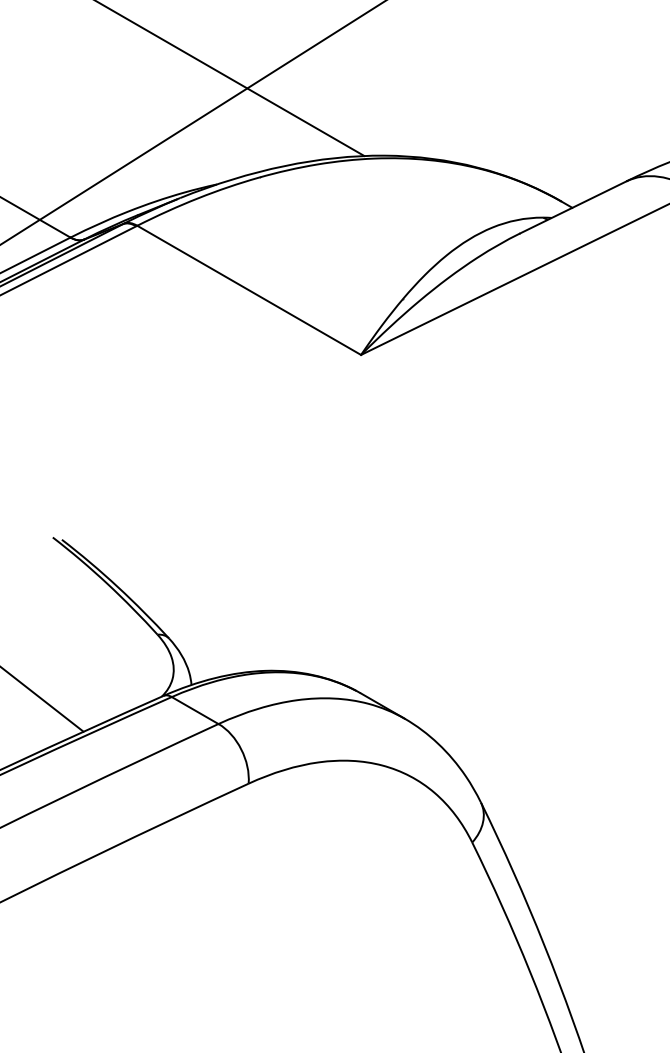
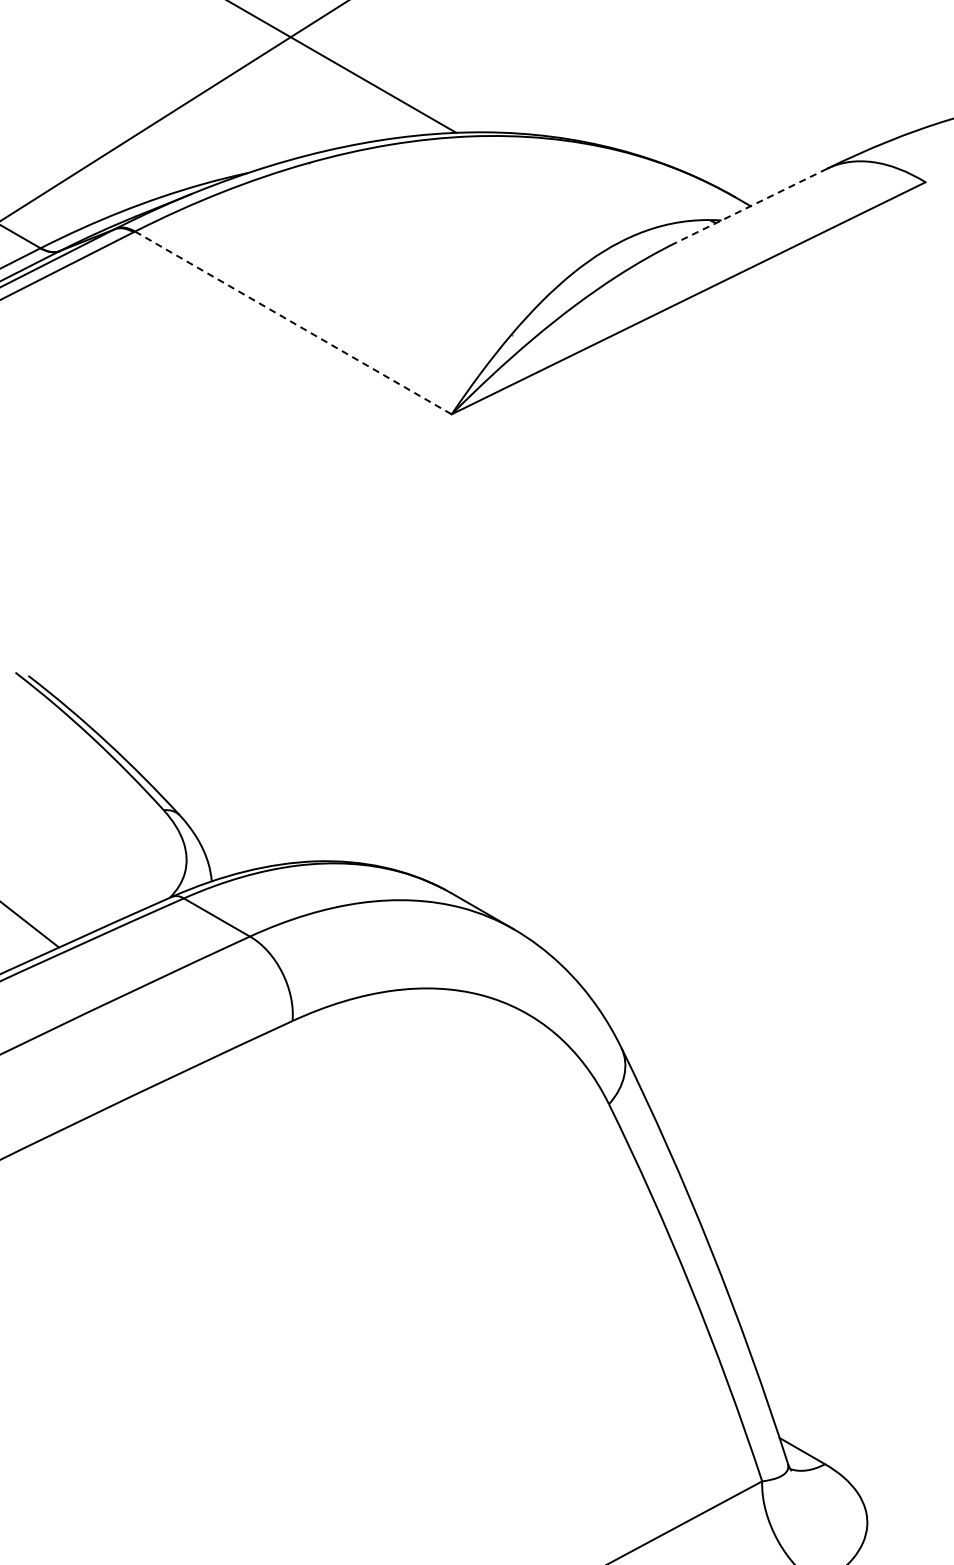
line: (572, 207) -> (751, 205), solid -> dashed
line: (249, 290) -> (293, 322), solid -> dashed

